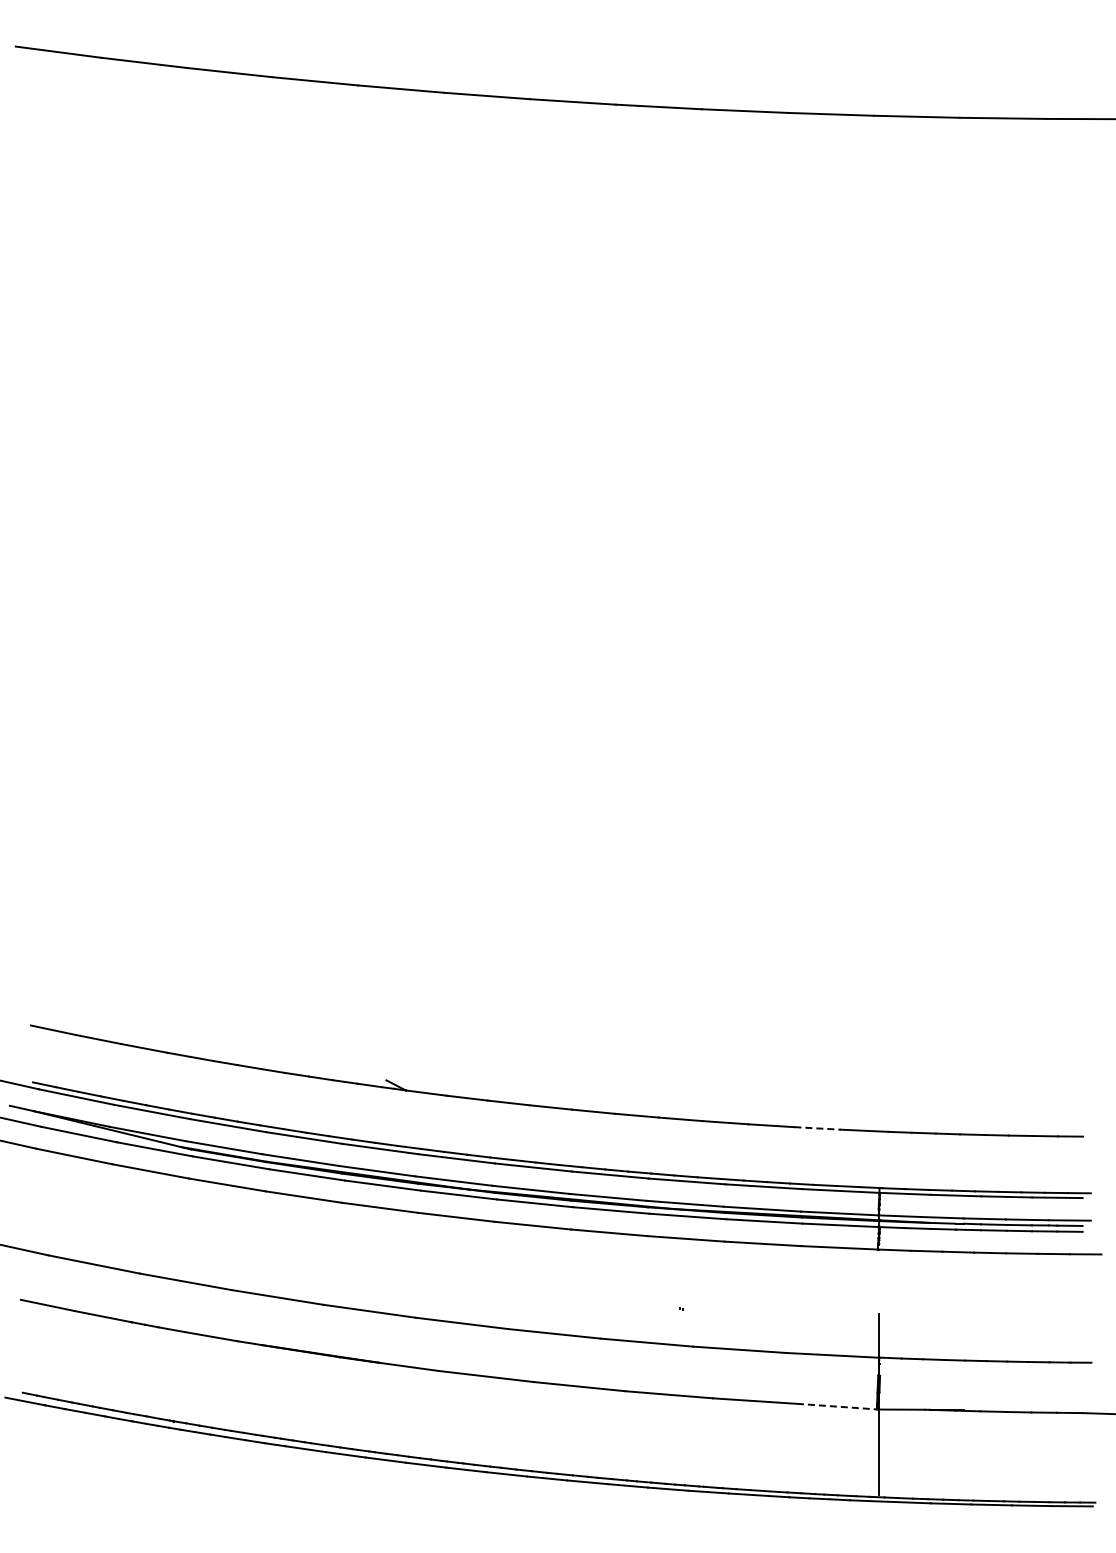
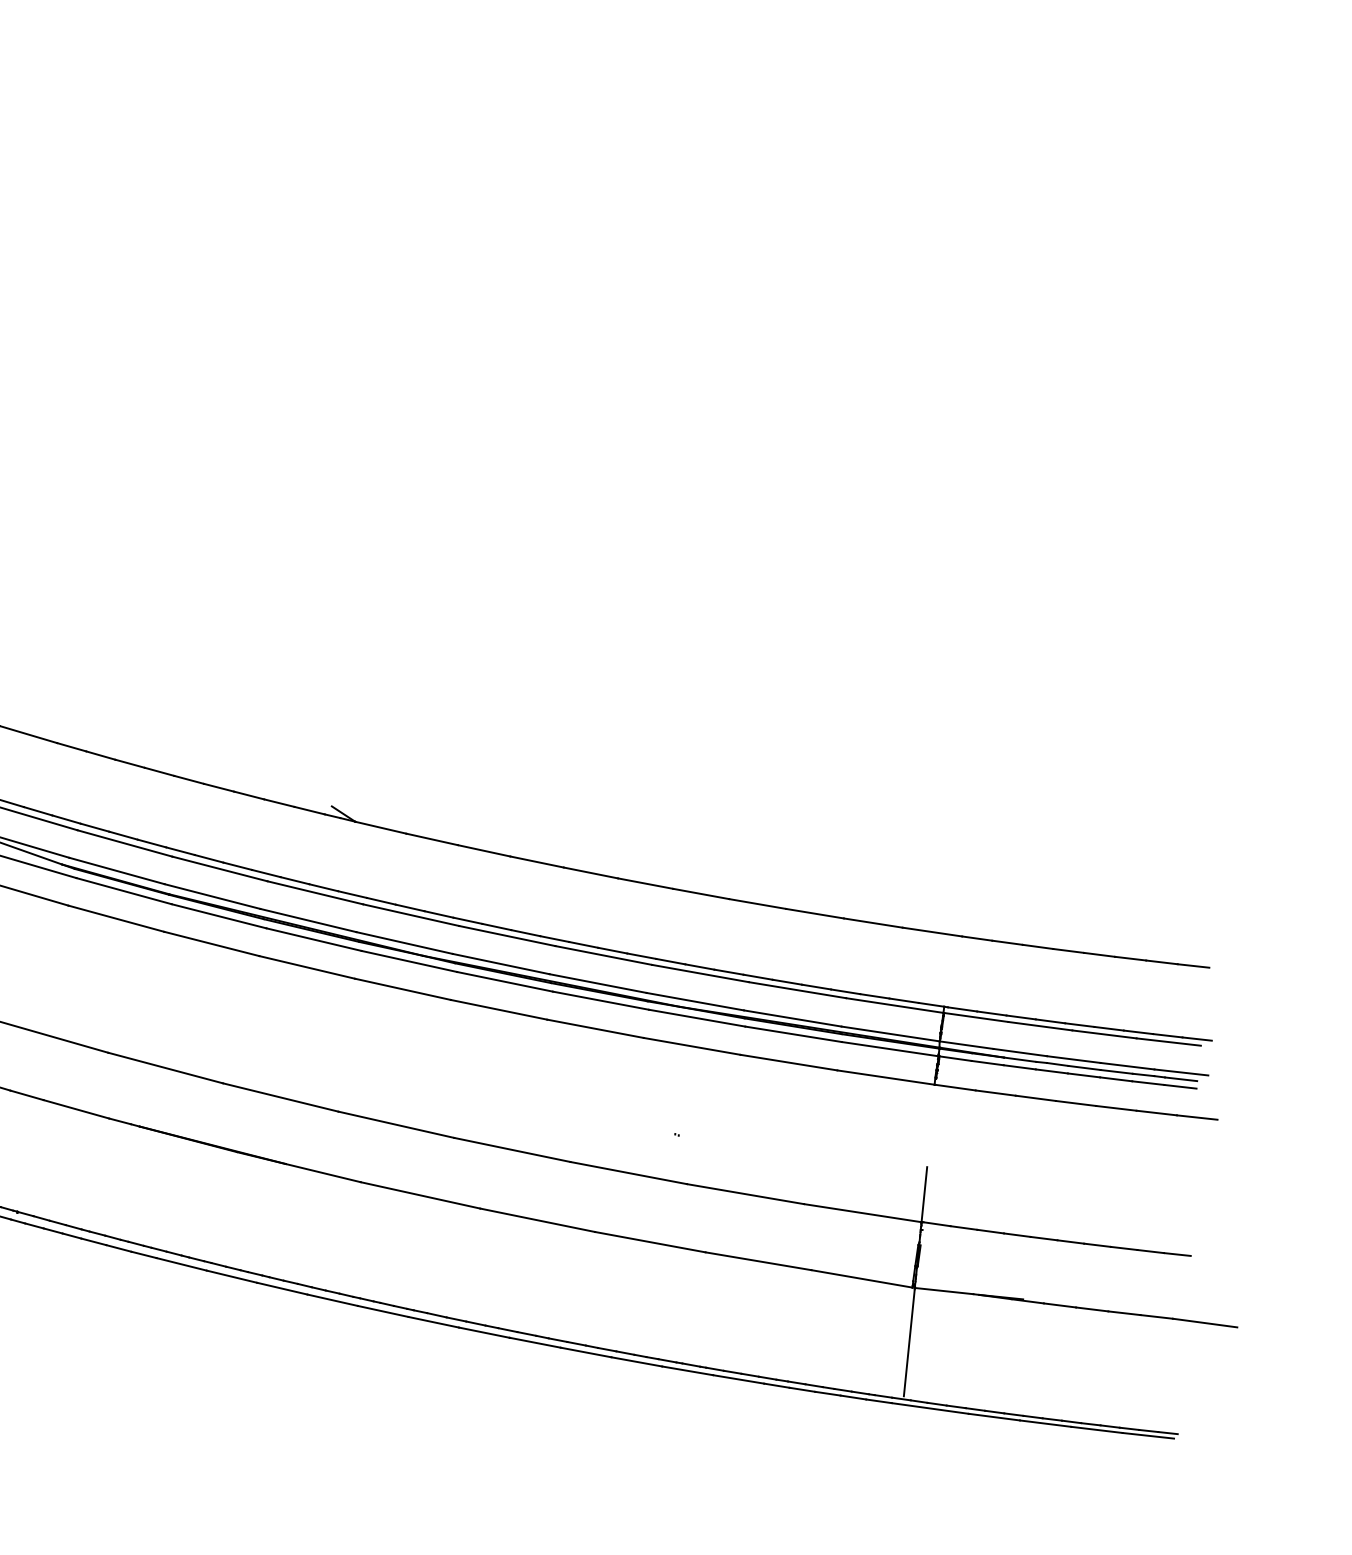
line: (818, 1128) -> (874, 923), dashed -> solid
line: (837, 1406) -> (862, 1278), dashed -> solid

